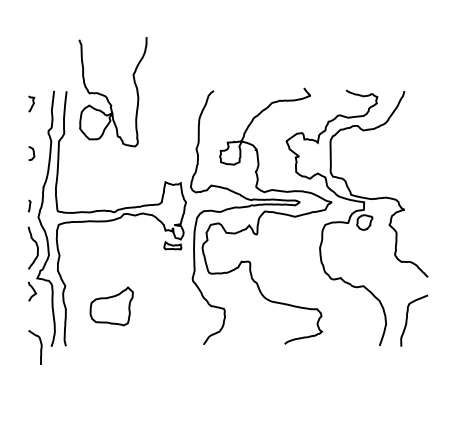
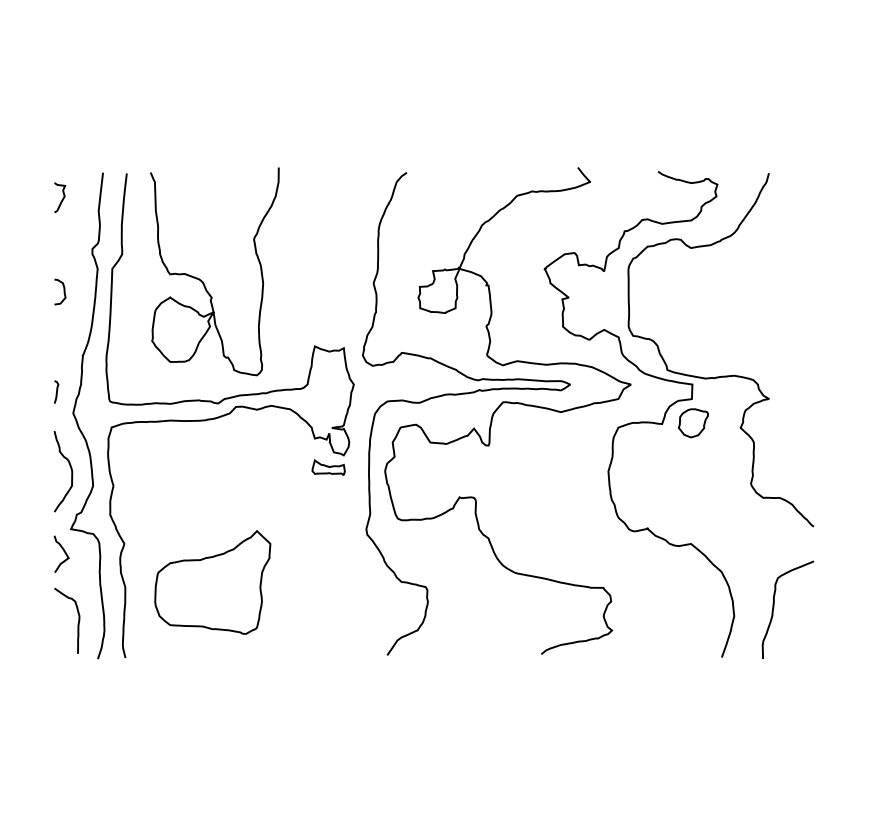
curve: (107, 97) -> (204, 282), moved
part: (111, 306) -> (212, 582), size x1.43
curve: (40, 347) -> (77, 620), moved

